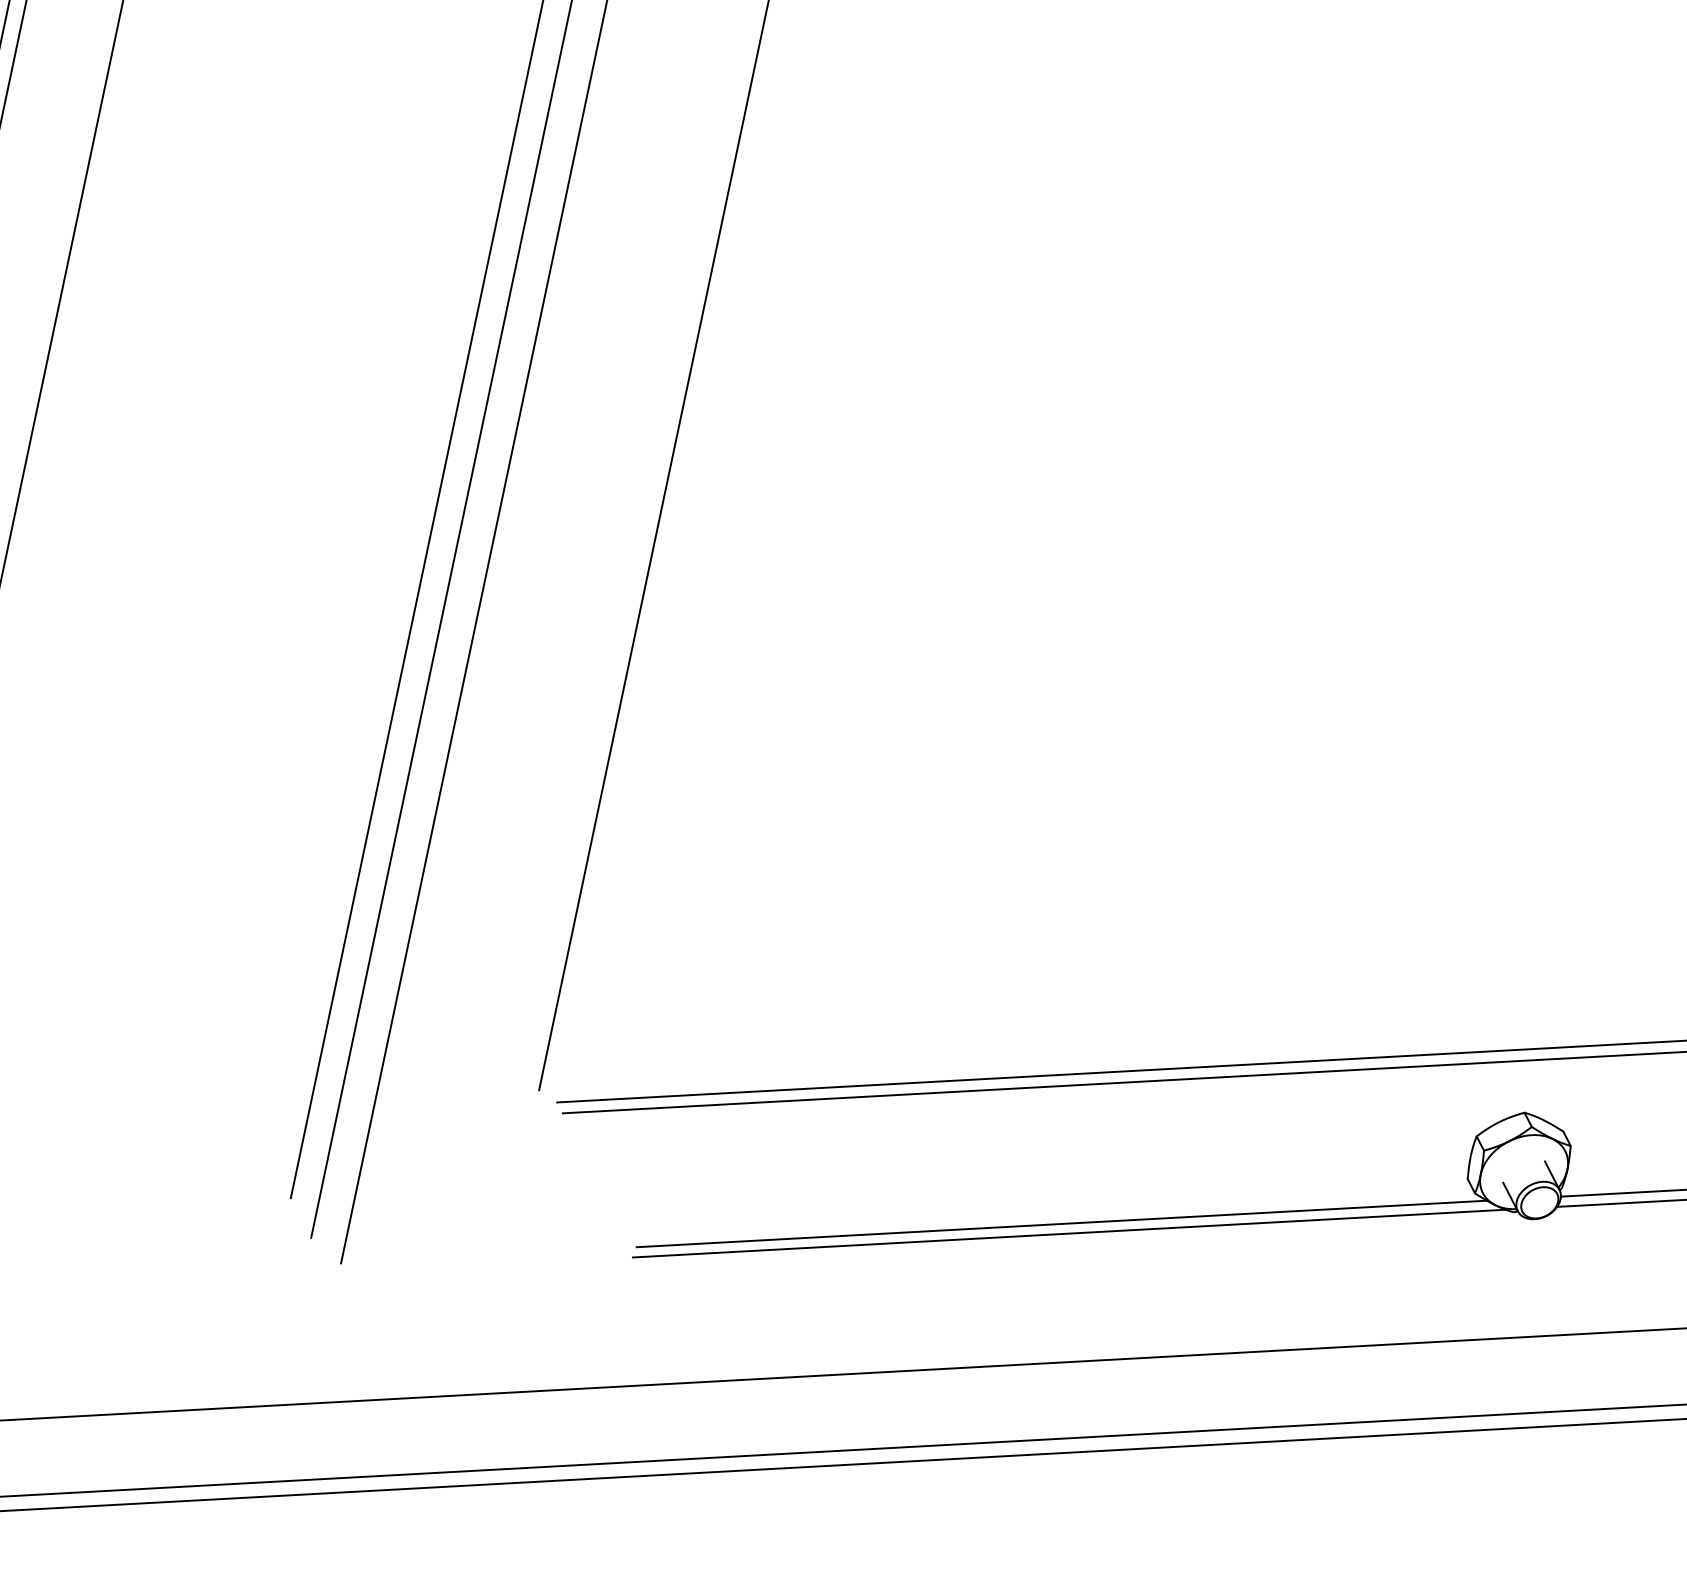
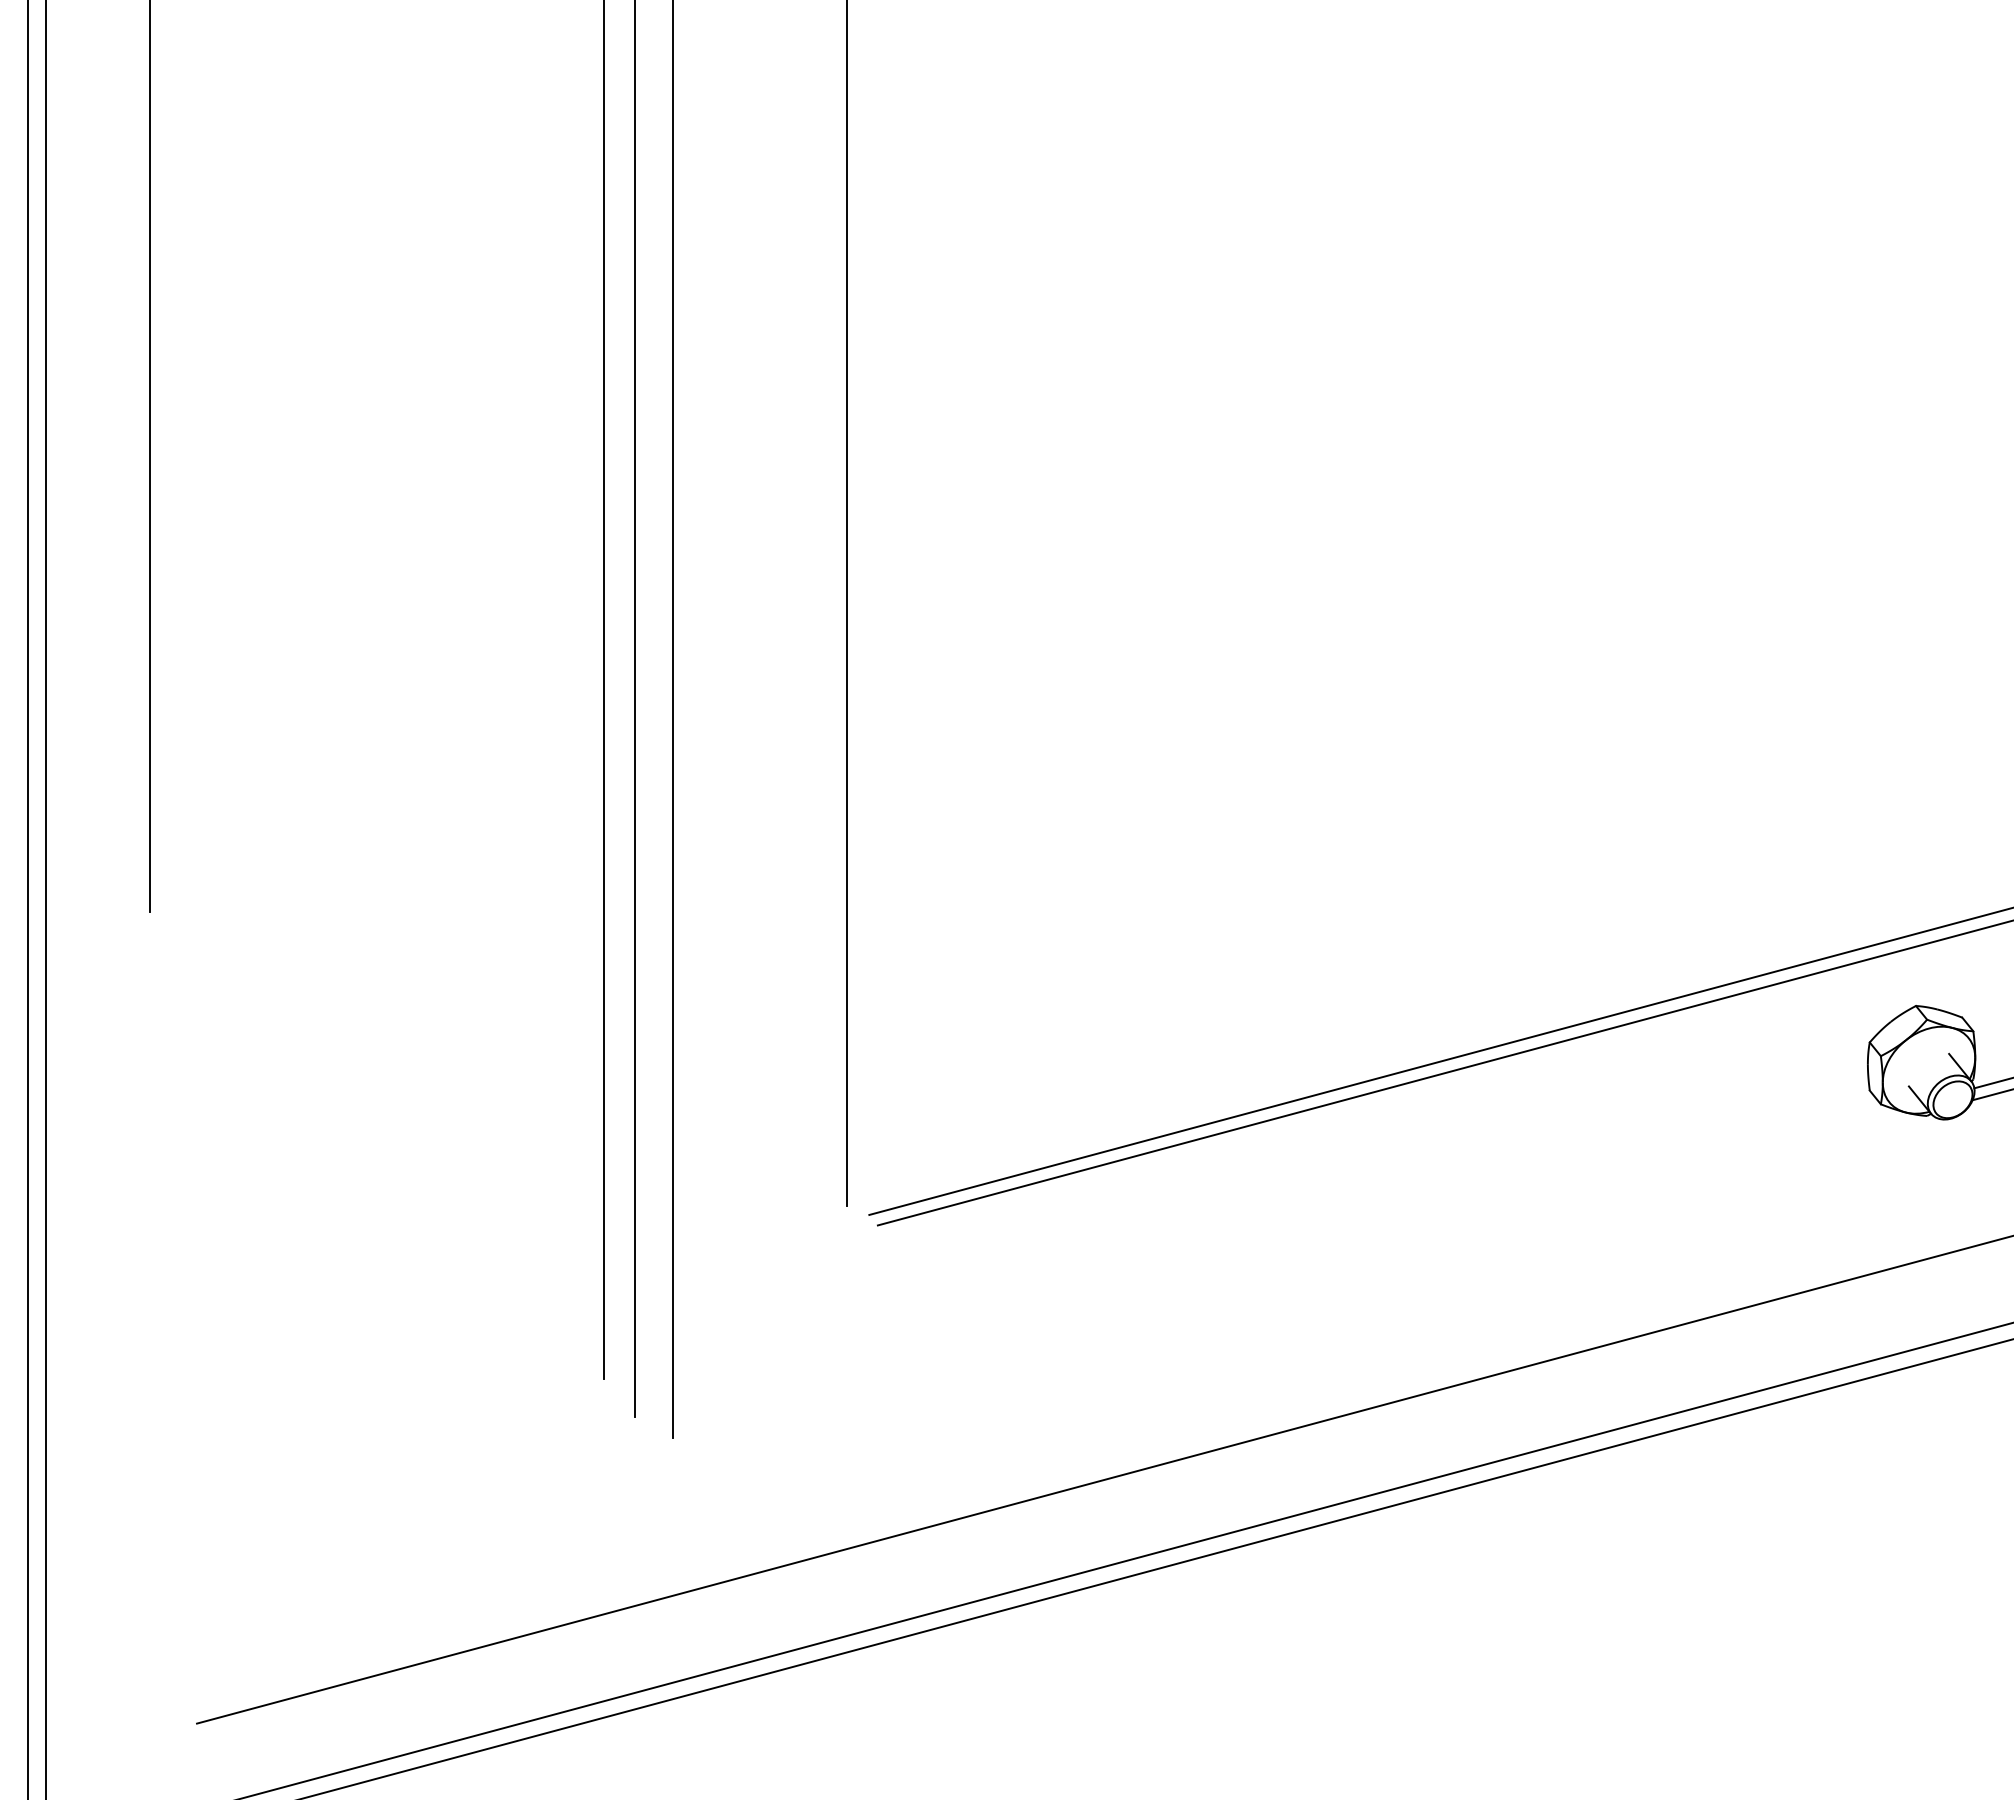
line: (1061, 1224) -> (1441, 1231), removed
line: (1068, 1233) -> (1451, 1239), removed

